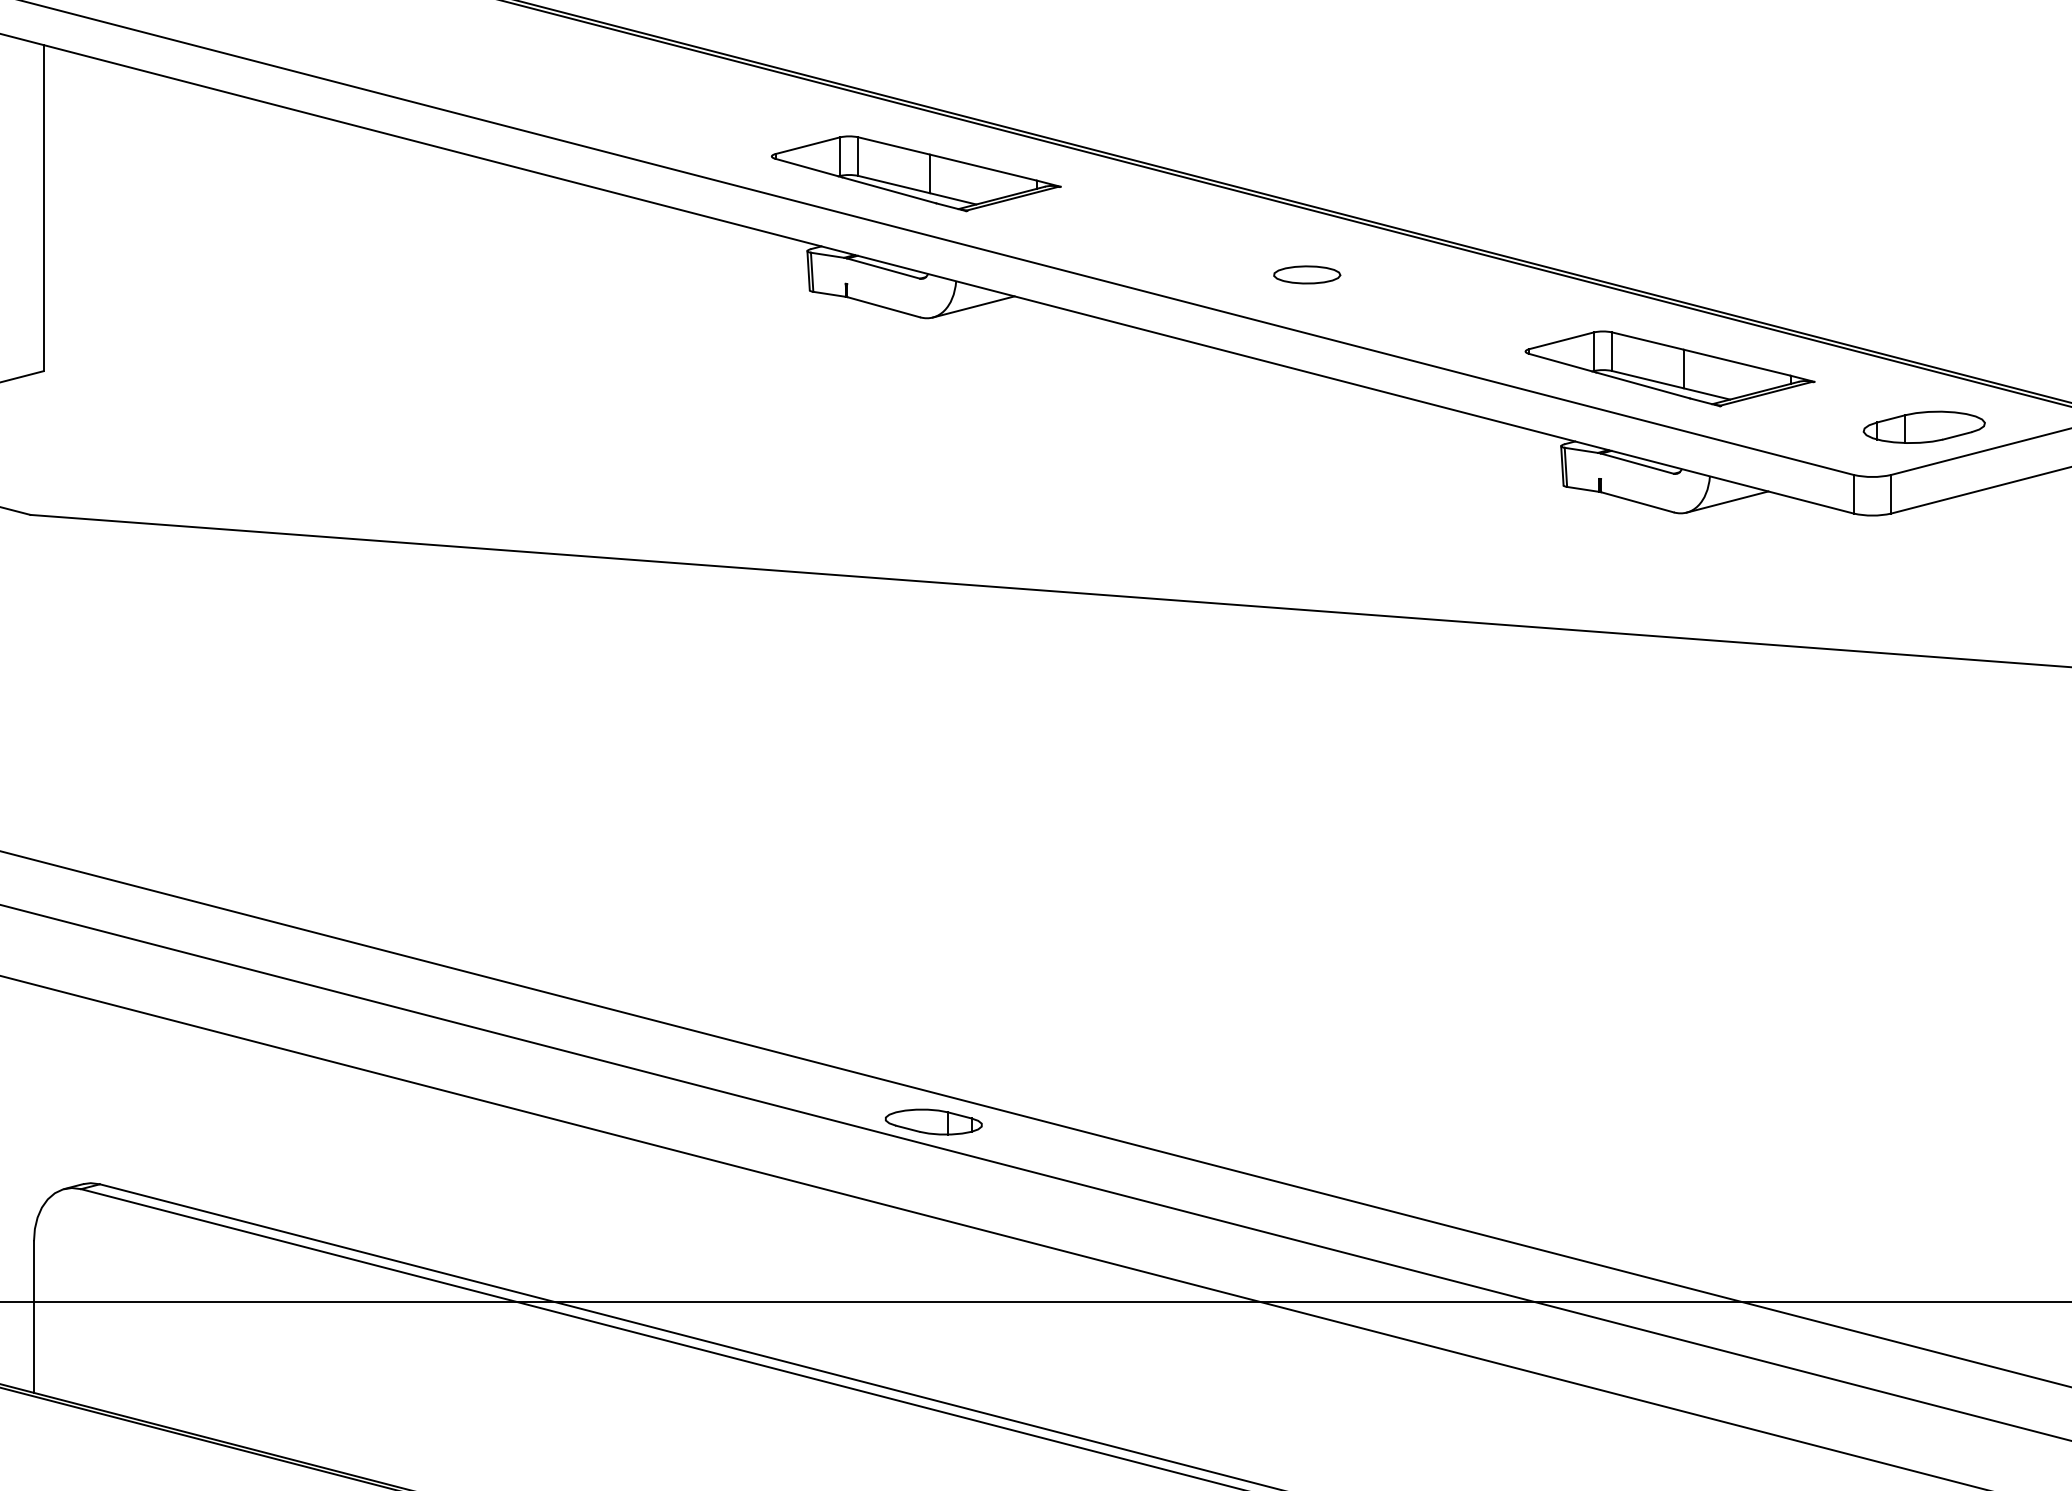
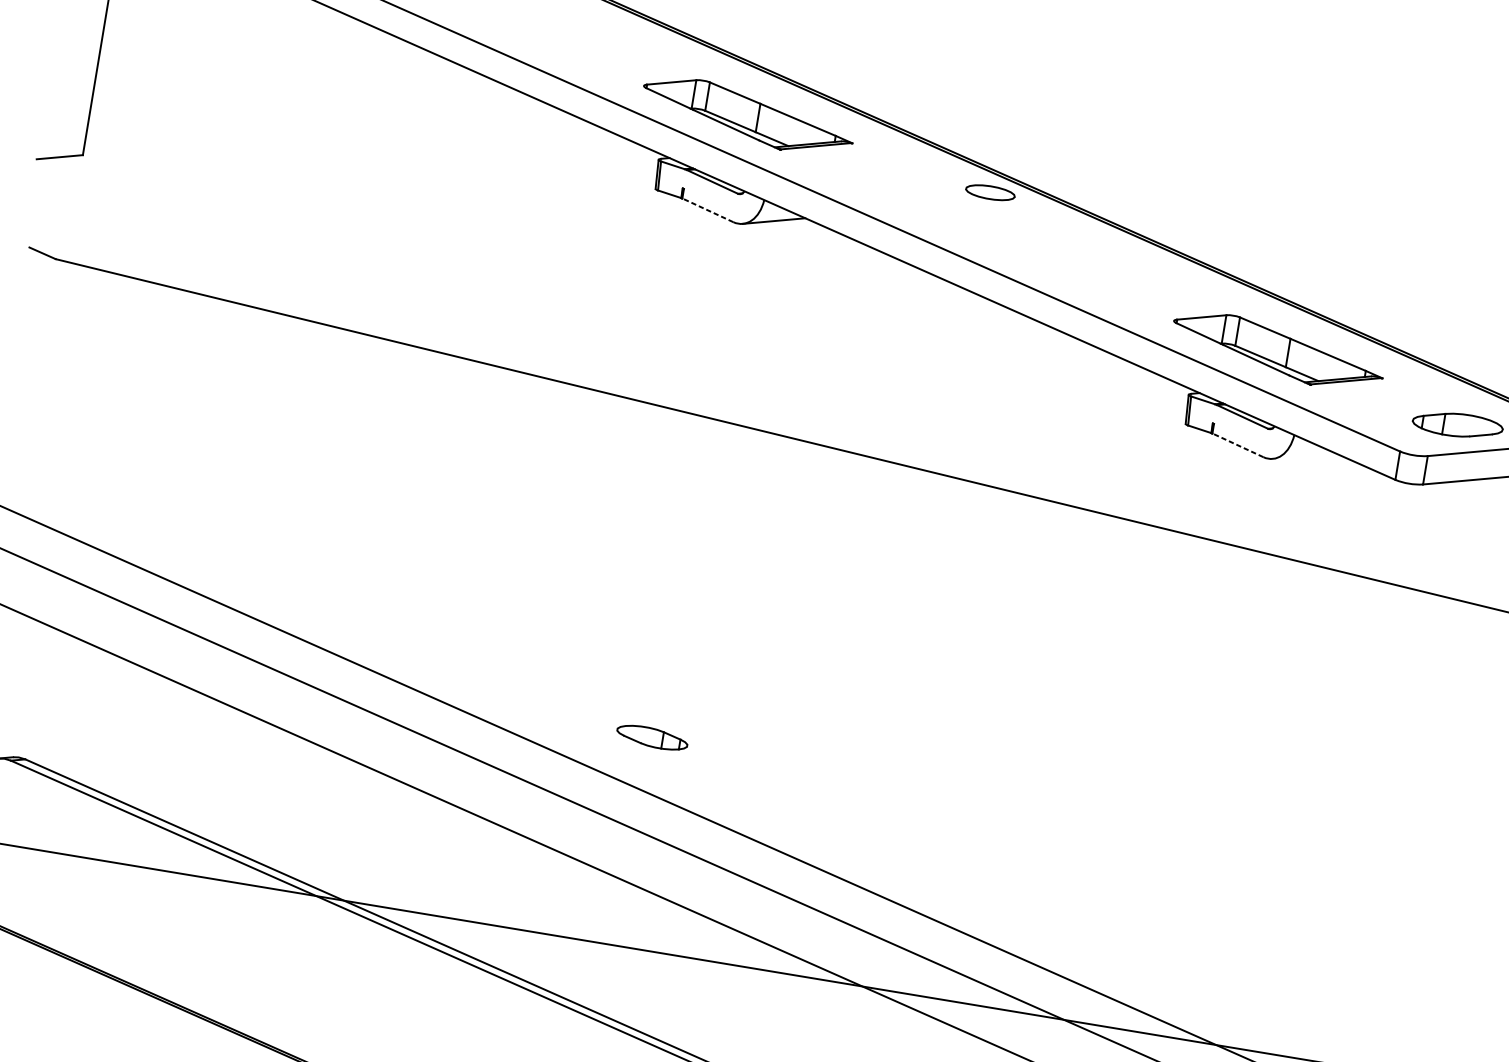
part: (1307, 274) -> (990, 192), moved
line: (883, 307) -> (707, 210), solid -> dashed
line: (1727, 501) -> (1304, 455), removed
line: (1637, 502) -> (1237, 445), solid -> dashed
part: (933, 1121) -> (652, 737), moved

